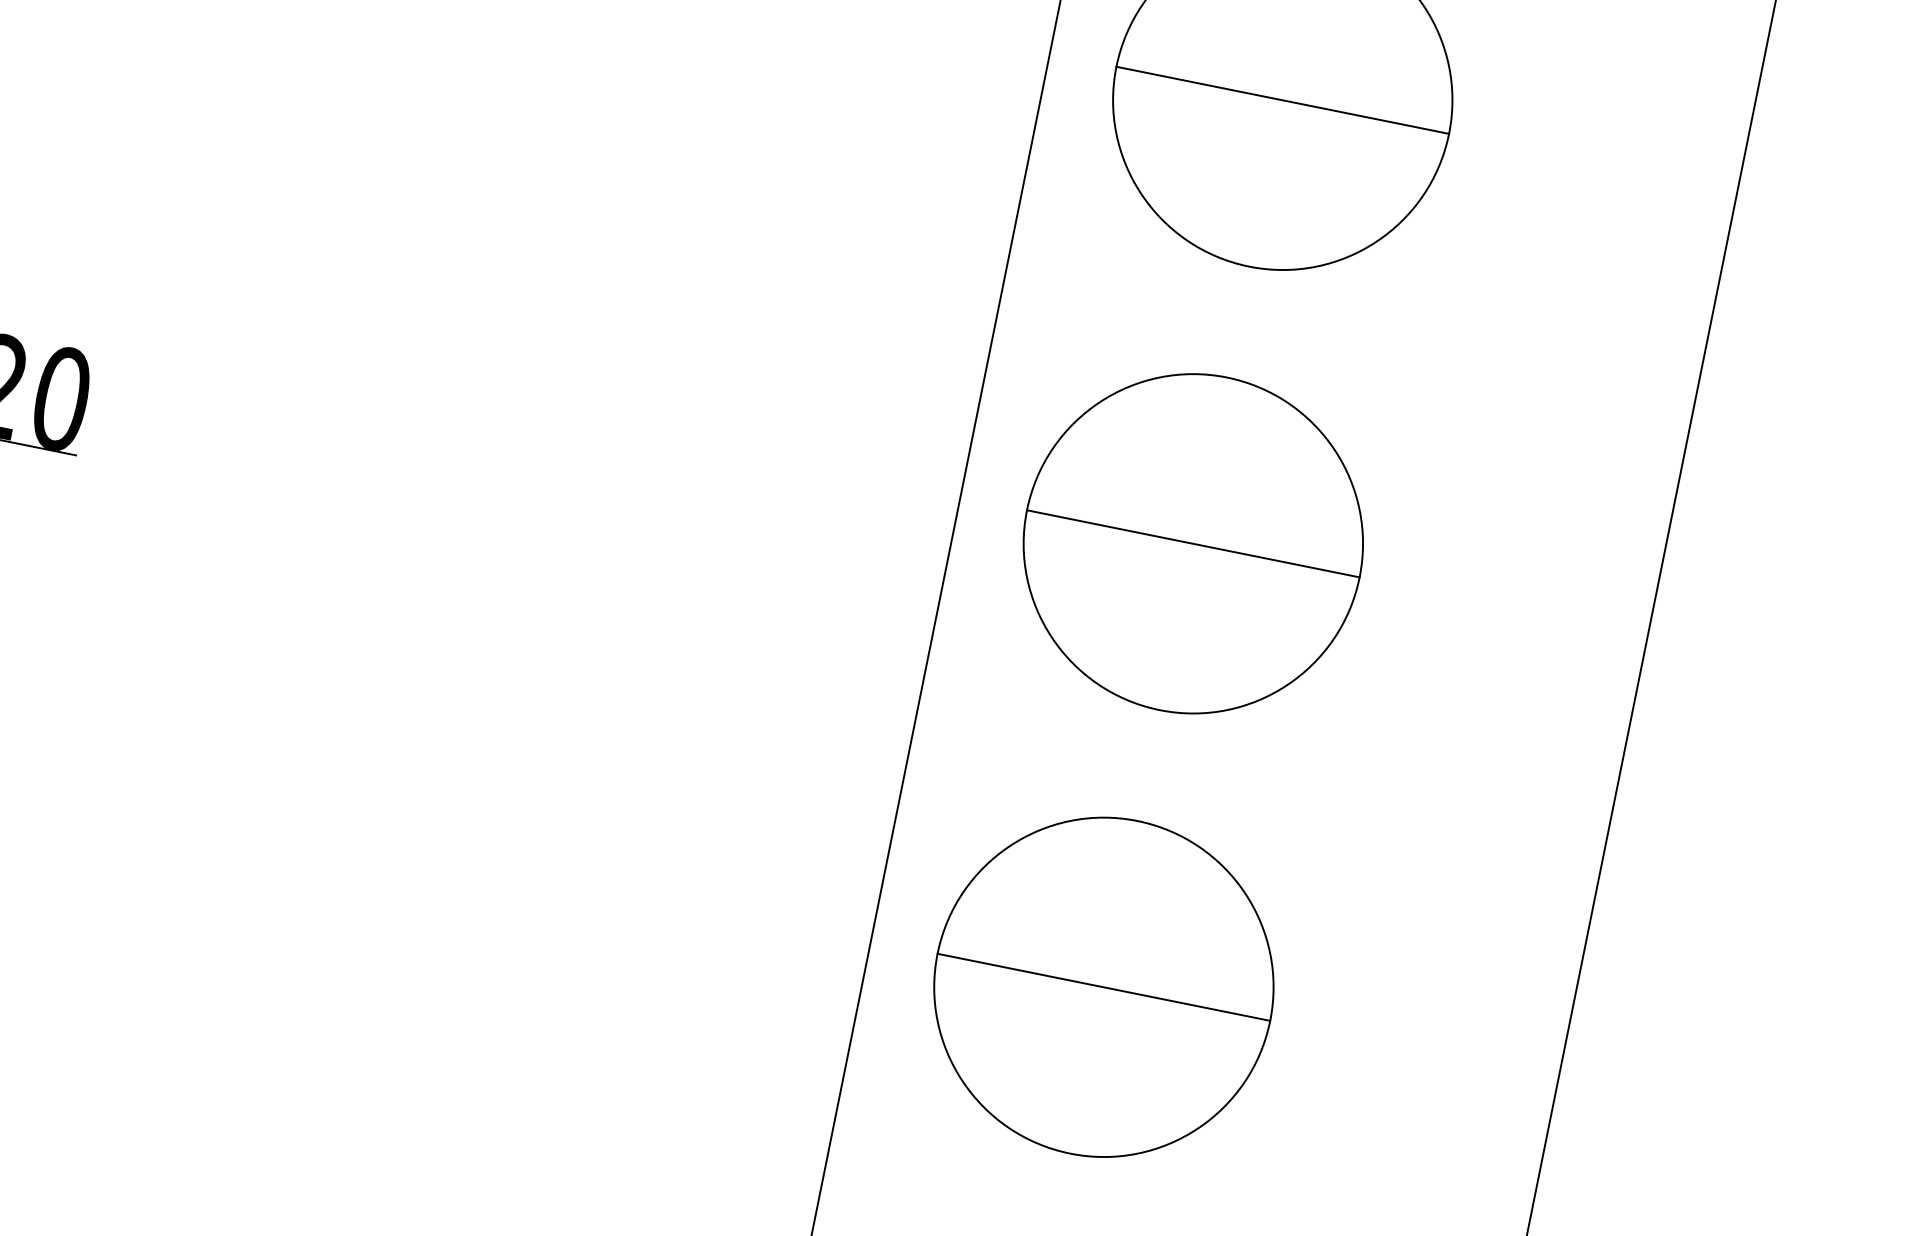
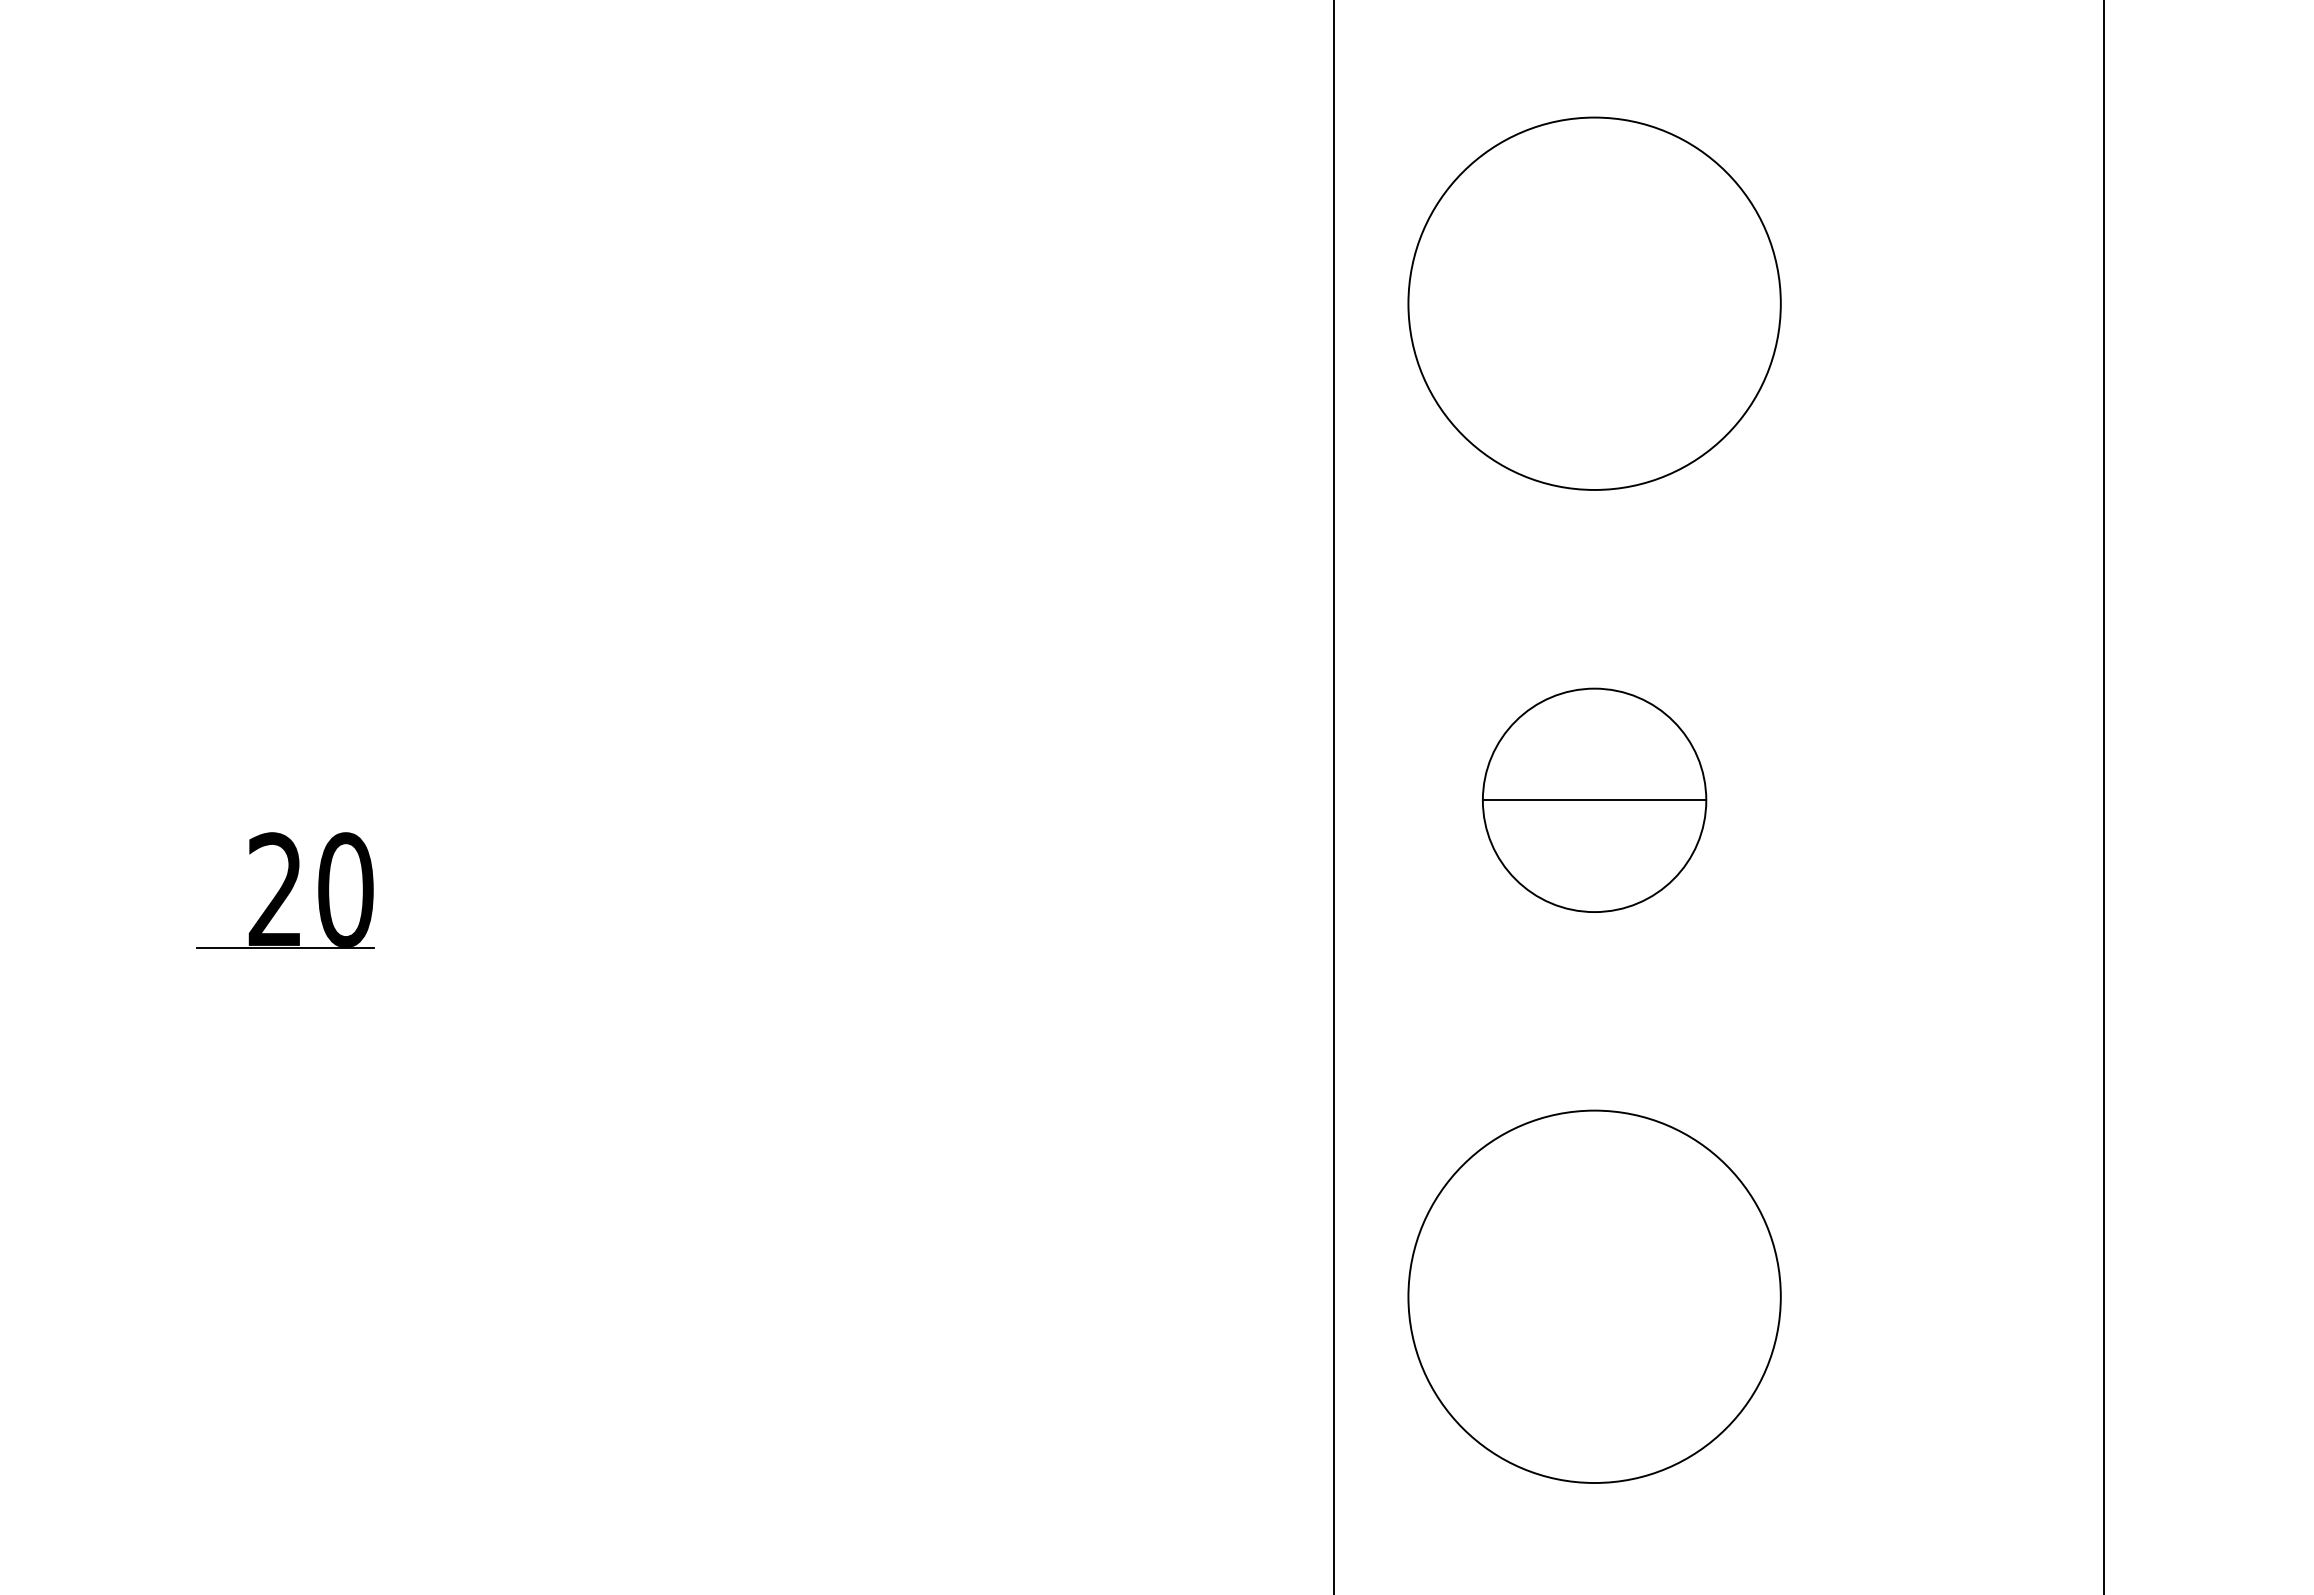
line: (1282, 100) -> (1594, 303), removed
part: (1193, 543) -> (1594, 800), size x0.6
line: (1103, 987) -> (1594, 1296), removed

